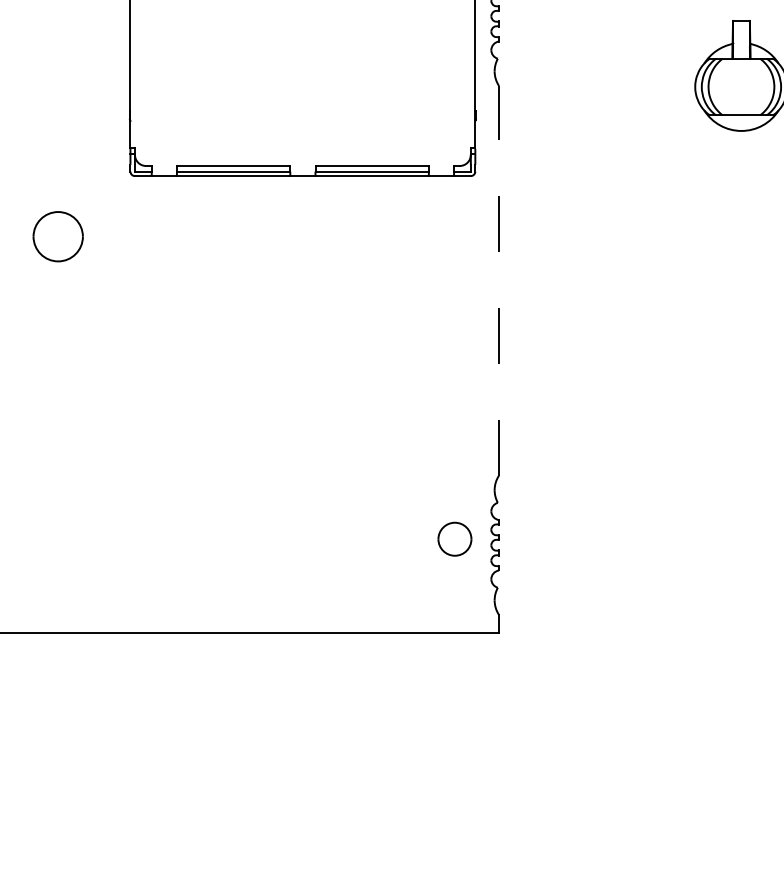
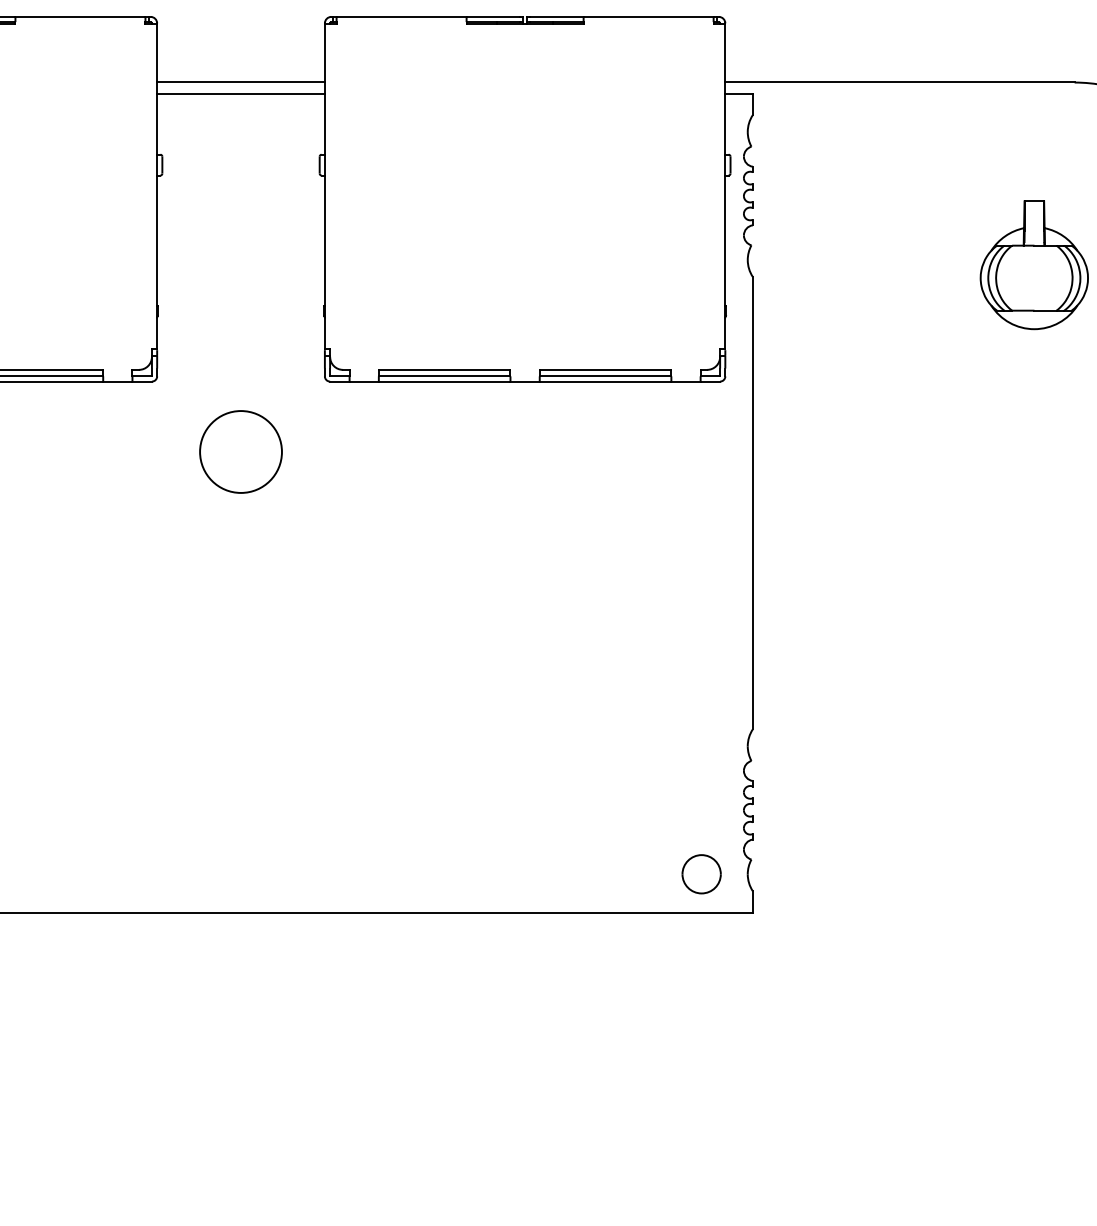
part: (57, 236) -> (240, 451), size x1.43
line: (498, 280) -> (752, 502), dashed -> solid
part: (454, 539) -> (701, 874), moved

